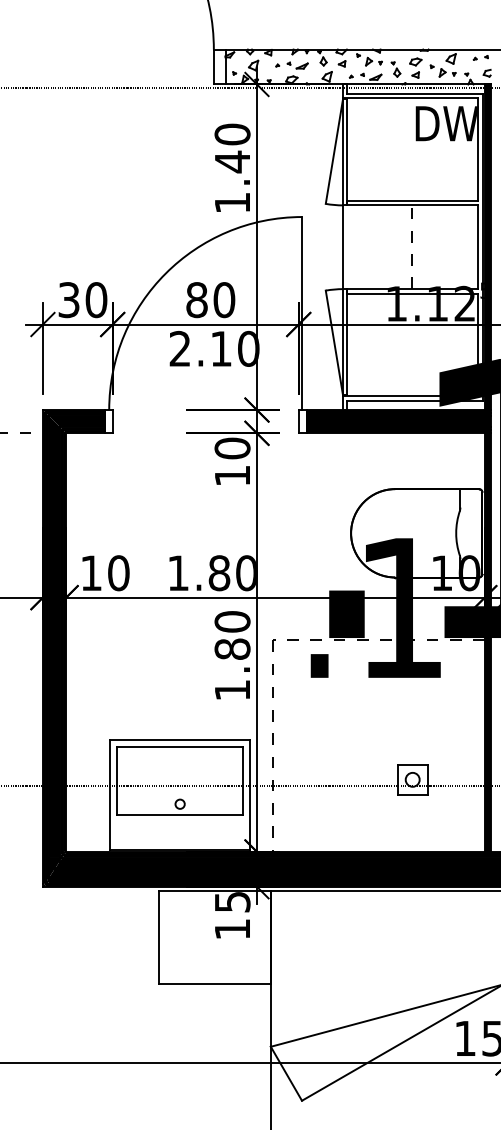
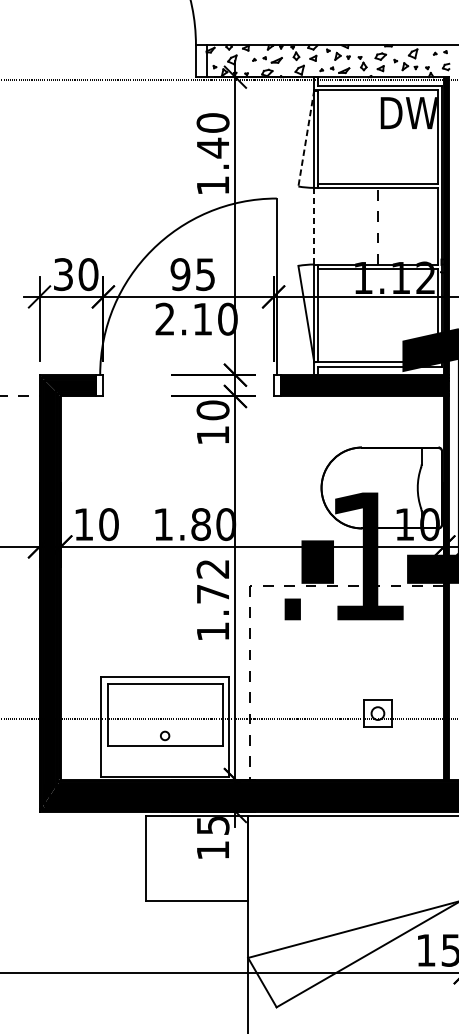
line: (334, 151) -> (306, 138), solid -> dashed
line: (343, 247) -> (314, 226), solid -> dashed
text: (210, 300) -> (192, 274), 80 -> 95
text: (232, 635) -> (213, 581), 1.80 -> 1.72

